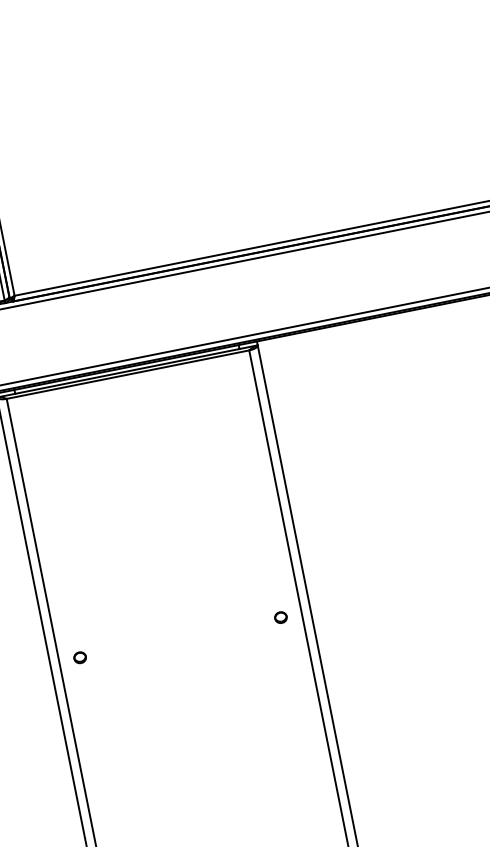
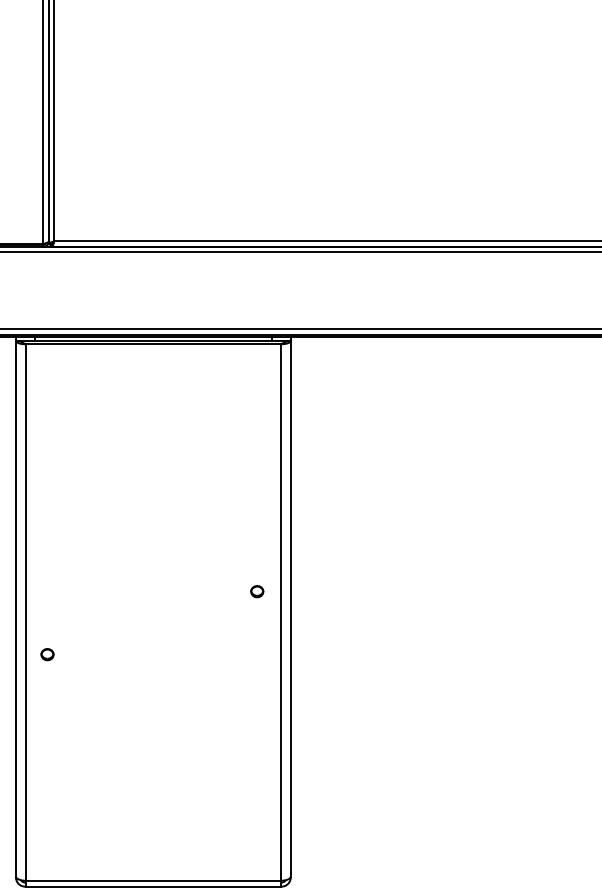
part: (281, 617) -> (257, 591), moved
part: (80, 657) -> (47, 654), moved

